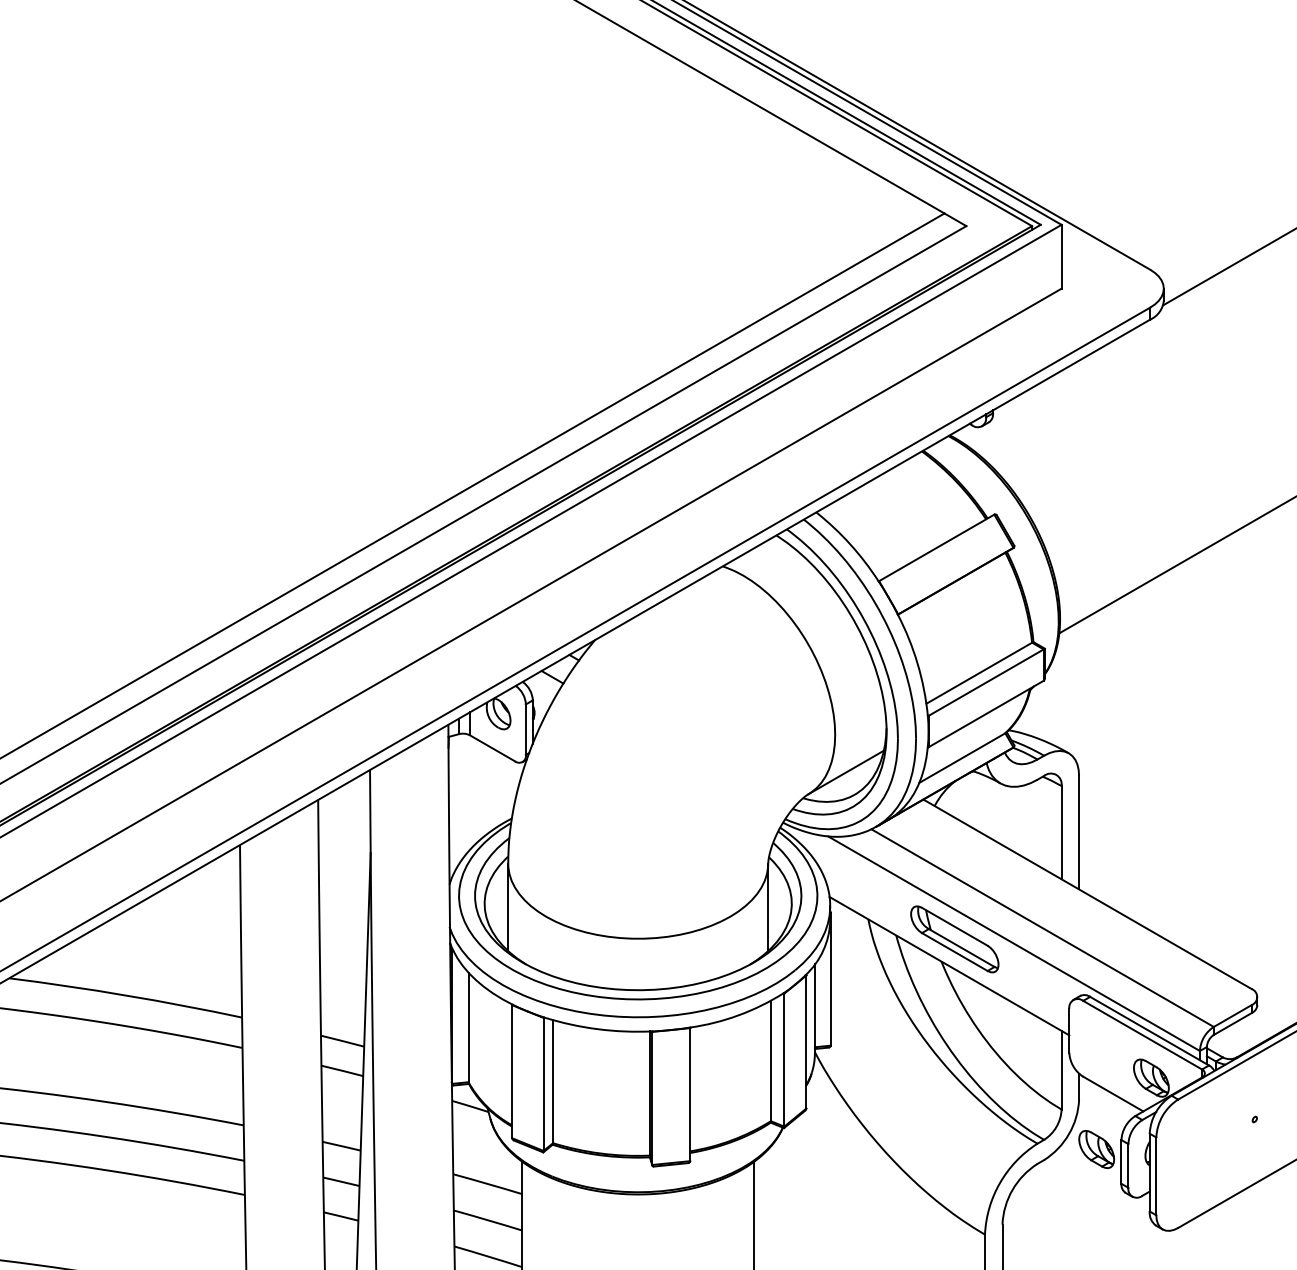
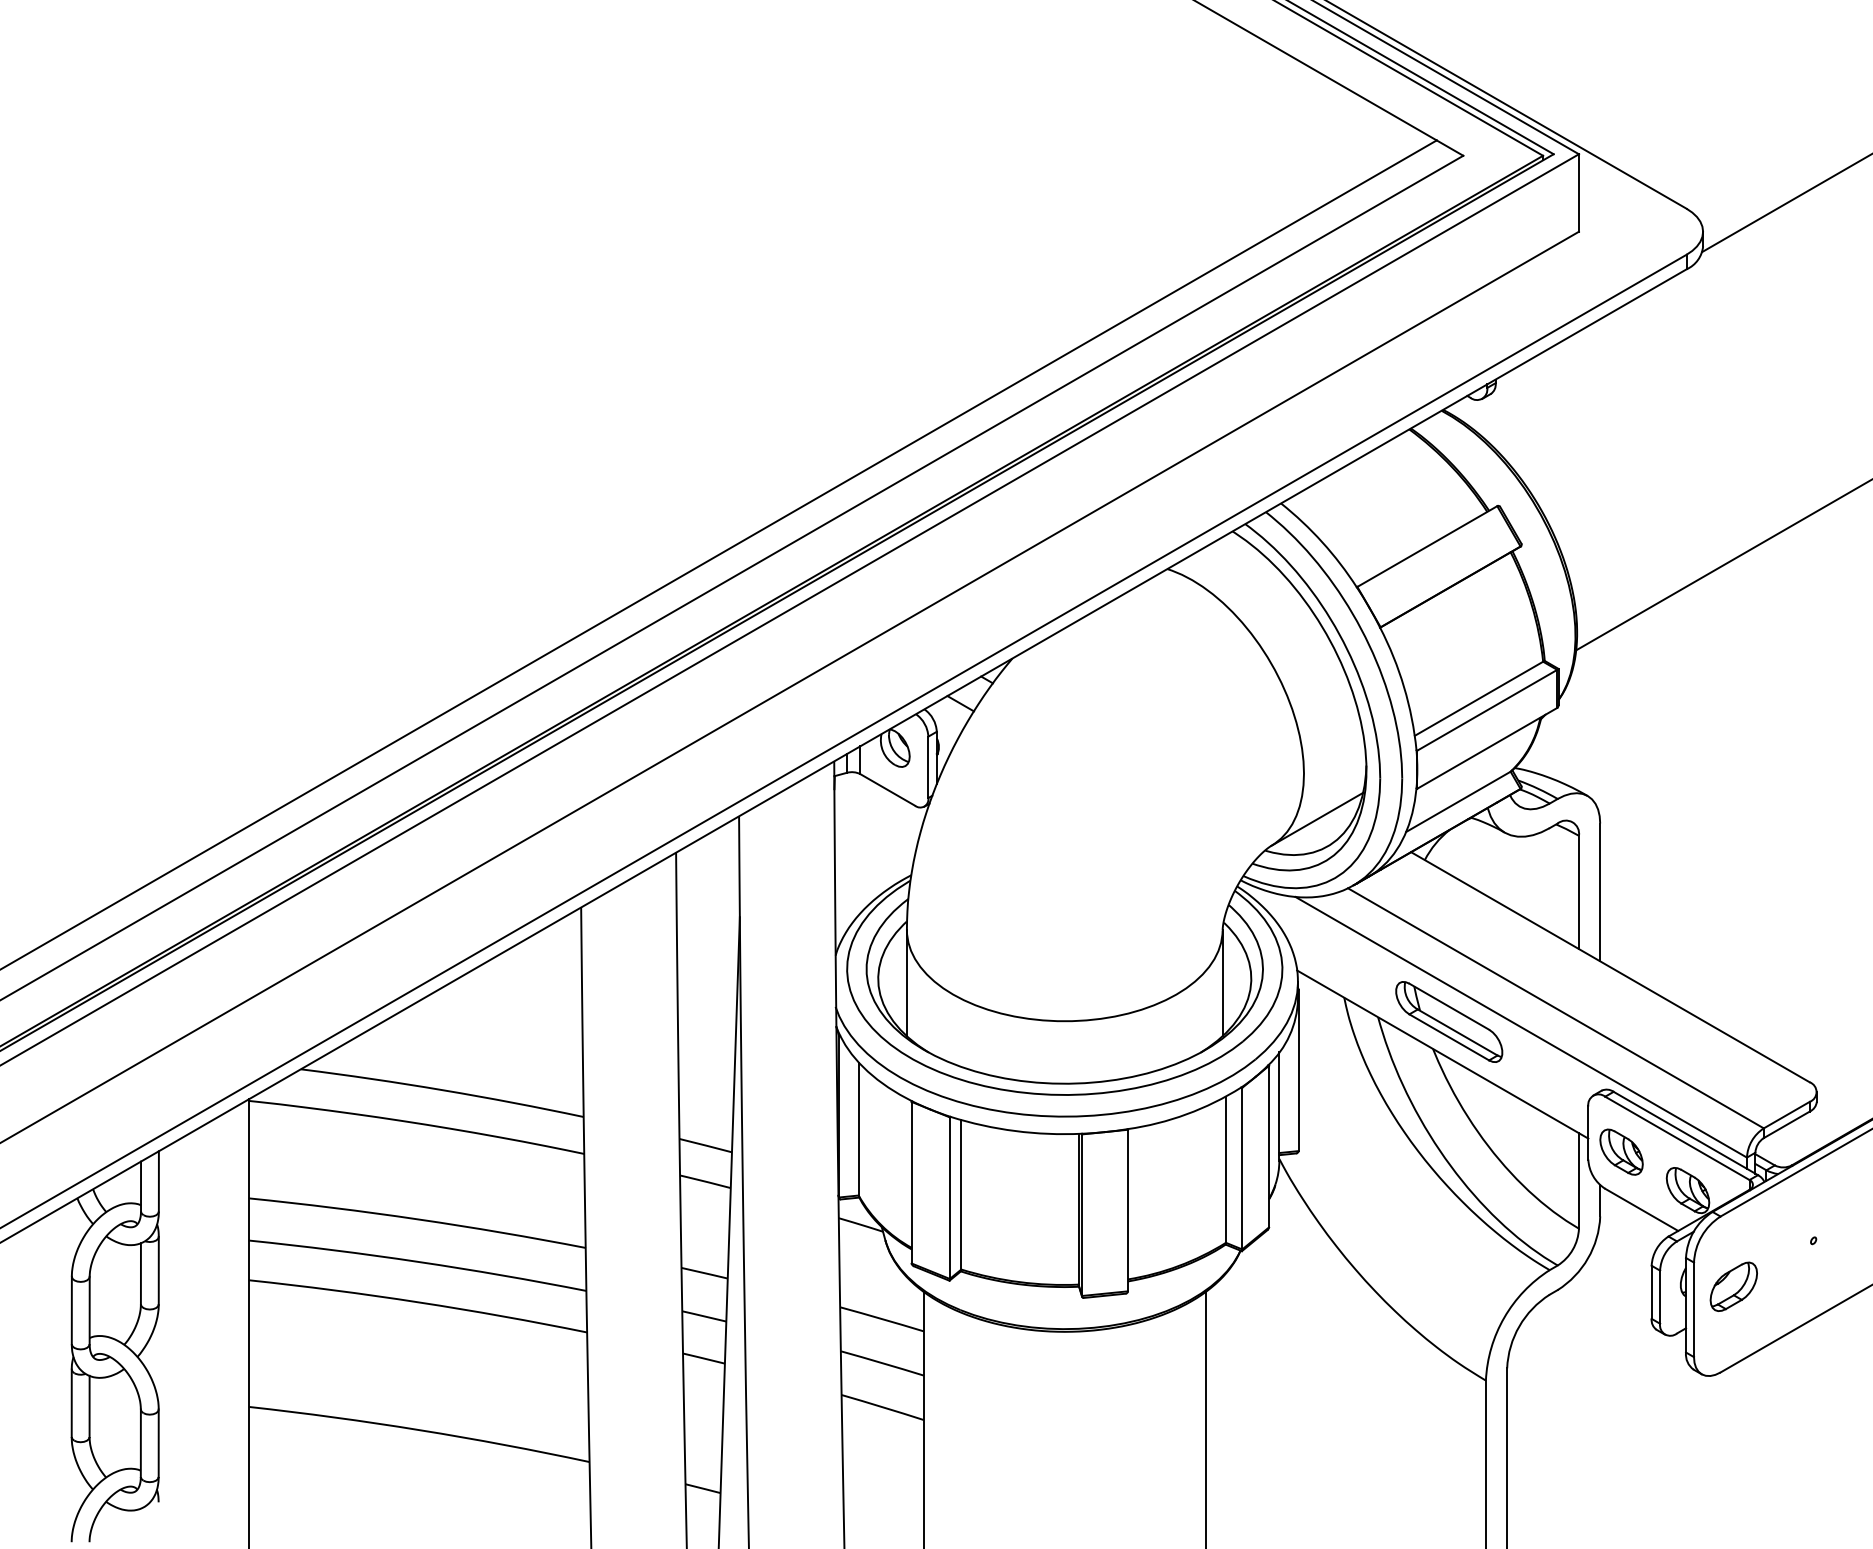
part: (1096, 1148) -> (1621, 1151), moved
part: (1188, 1157) -> (1733, 1286), added

